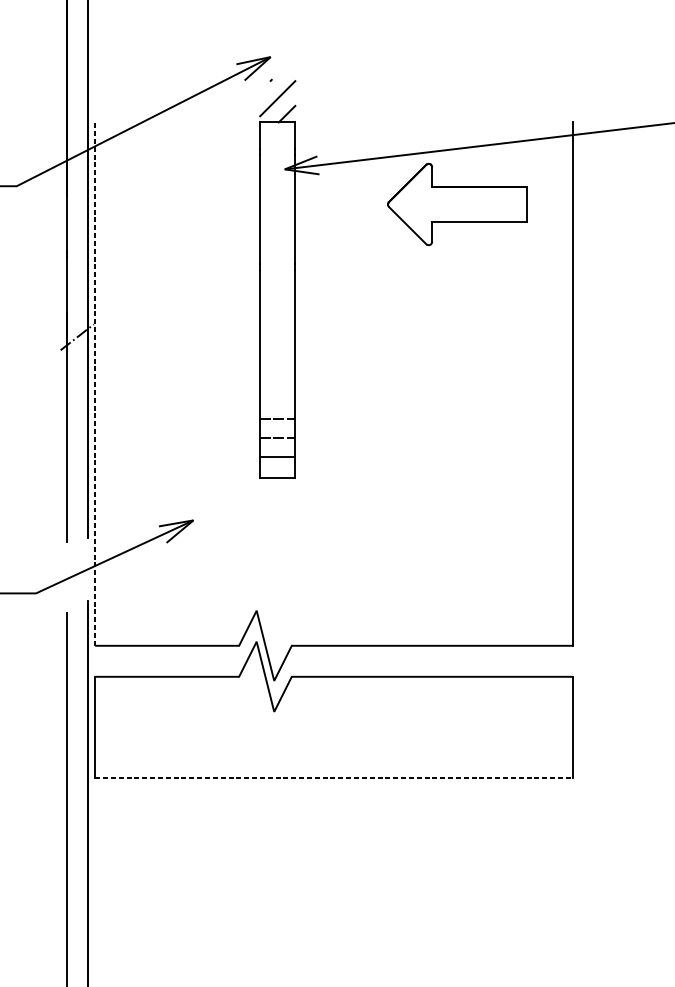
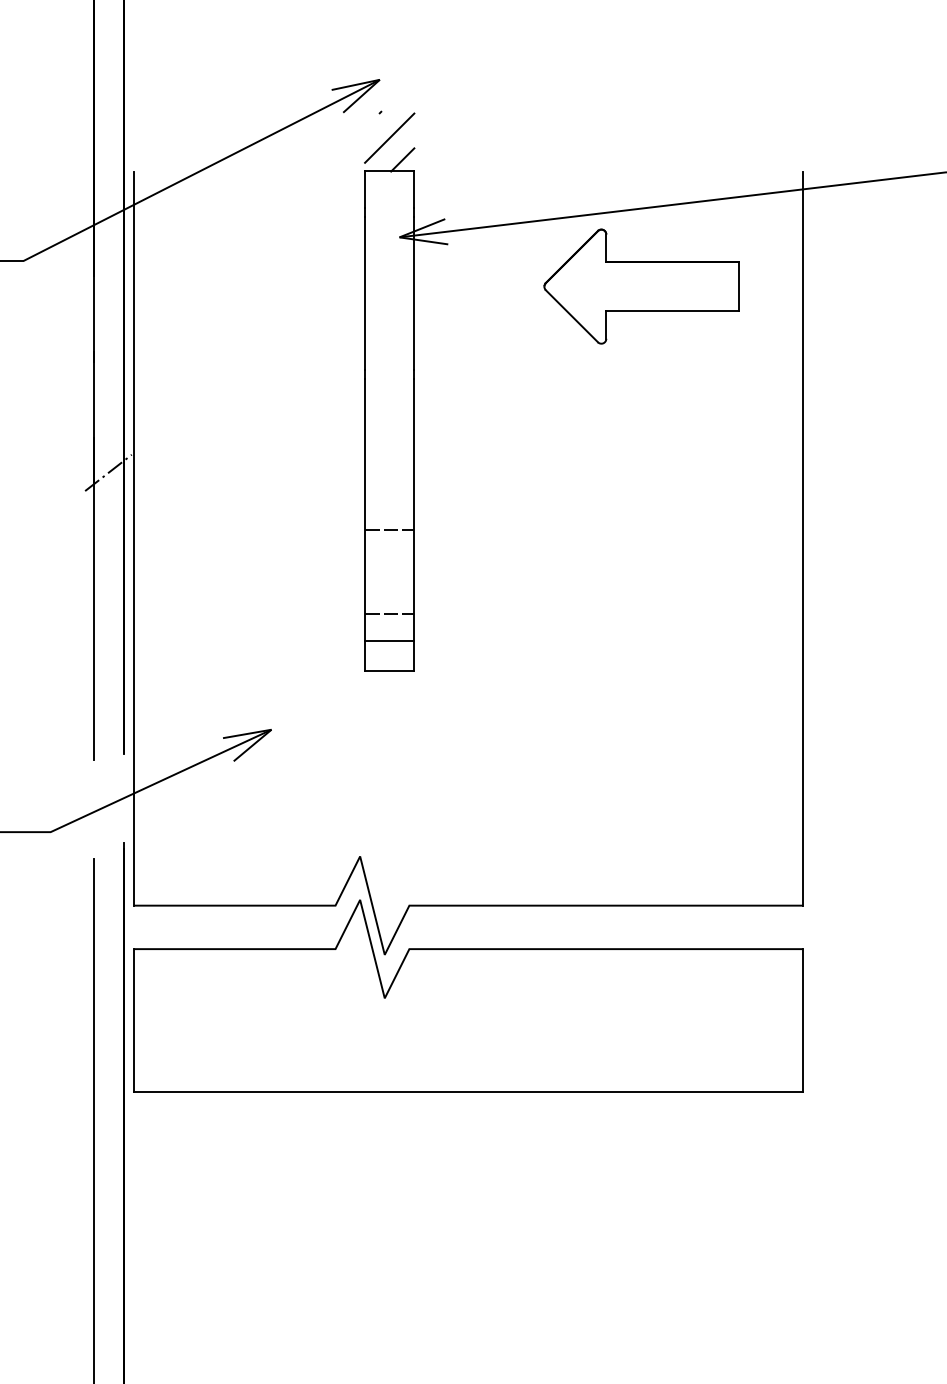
line: (95, 384) -> (133, 538), dashed -> solid
line: (277, 419) -> (389, 530), moved
line: (333, 778) -> (468, 1091), dashed -> solid

